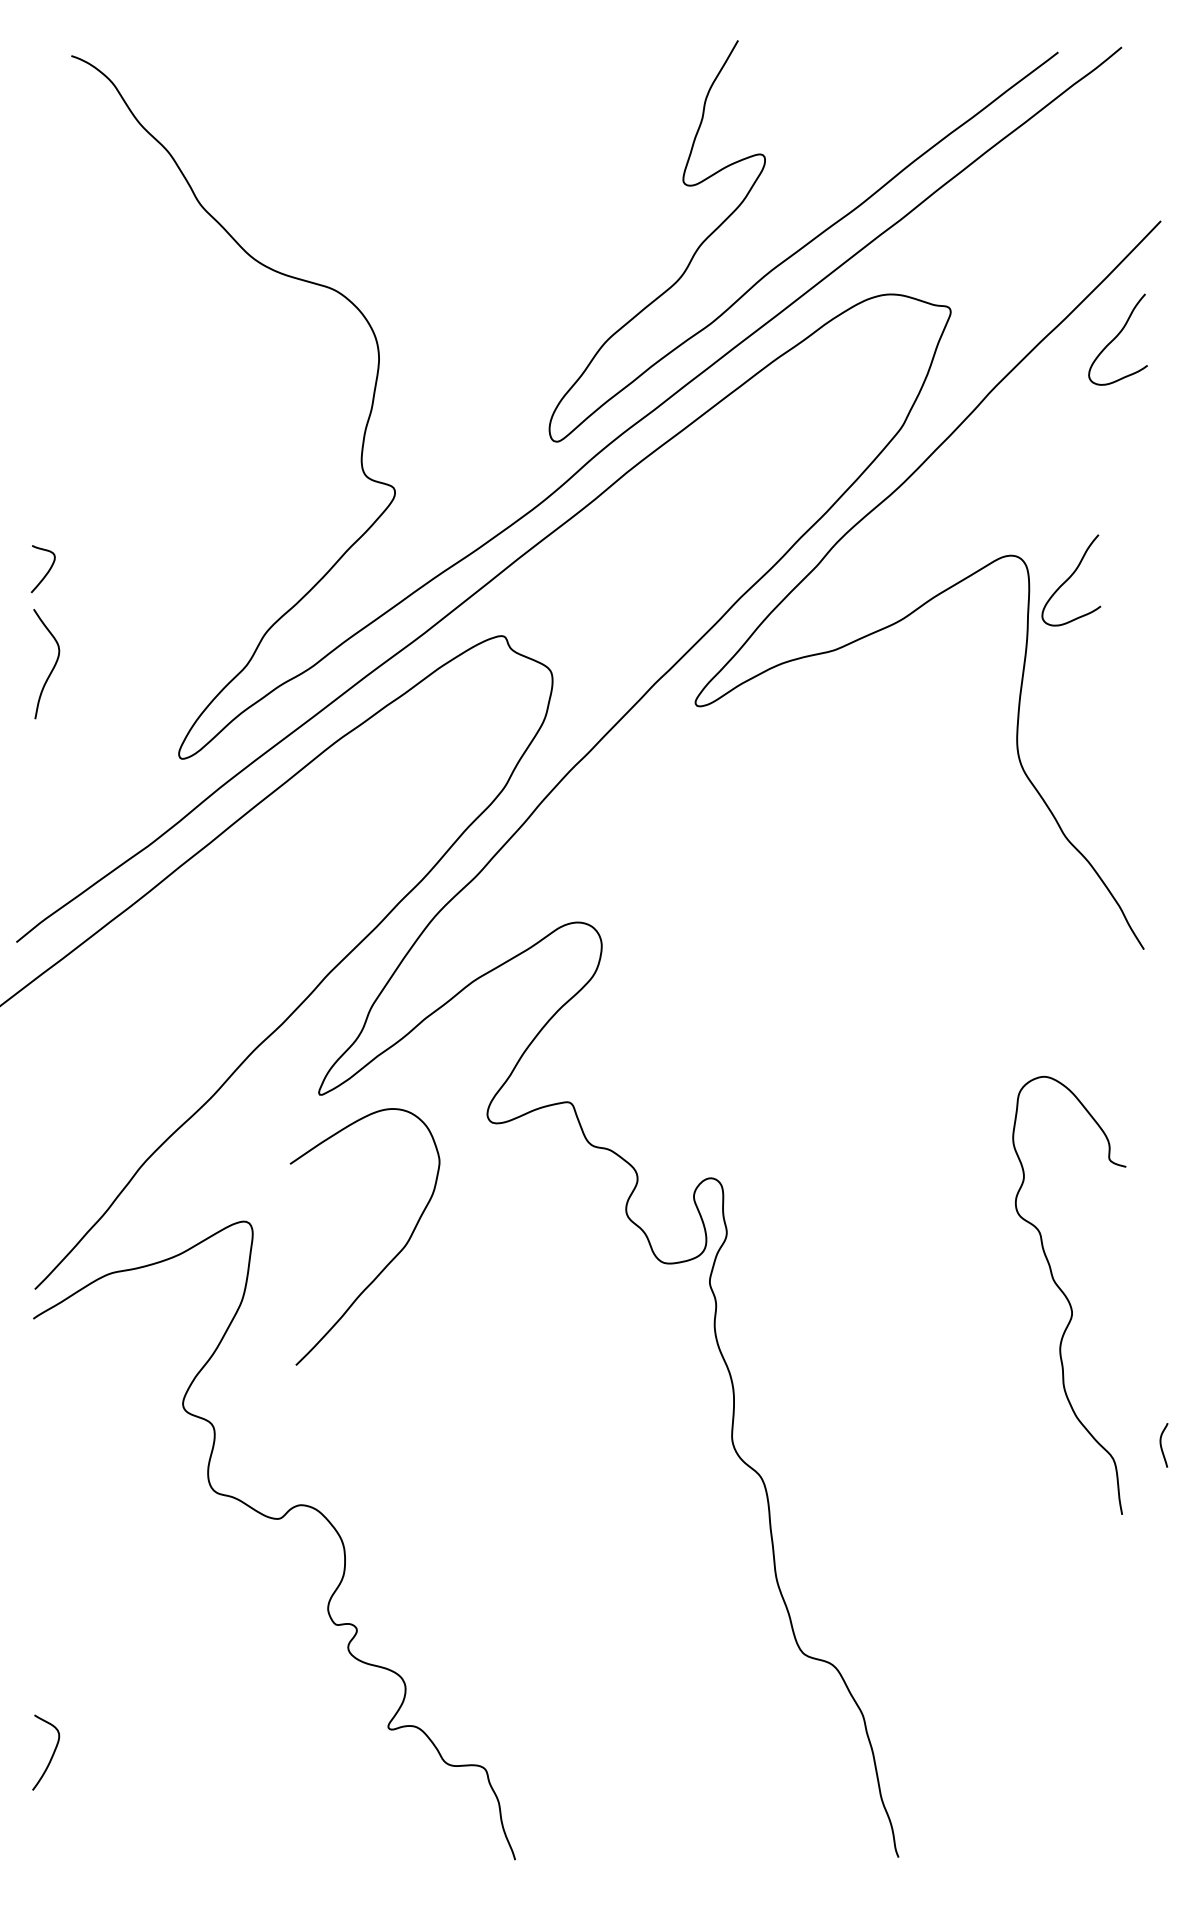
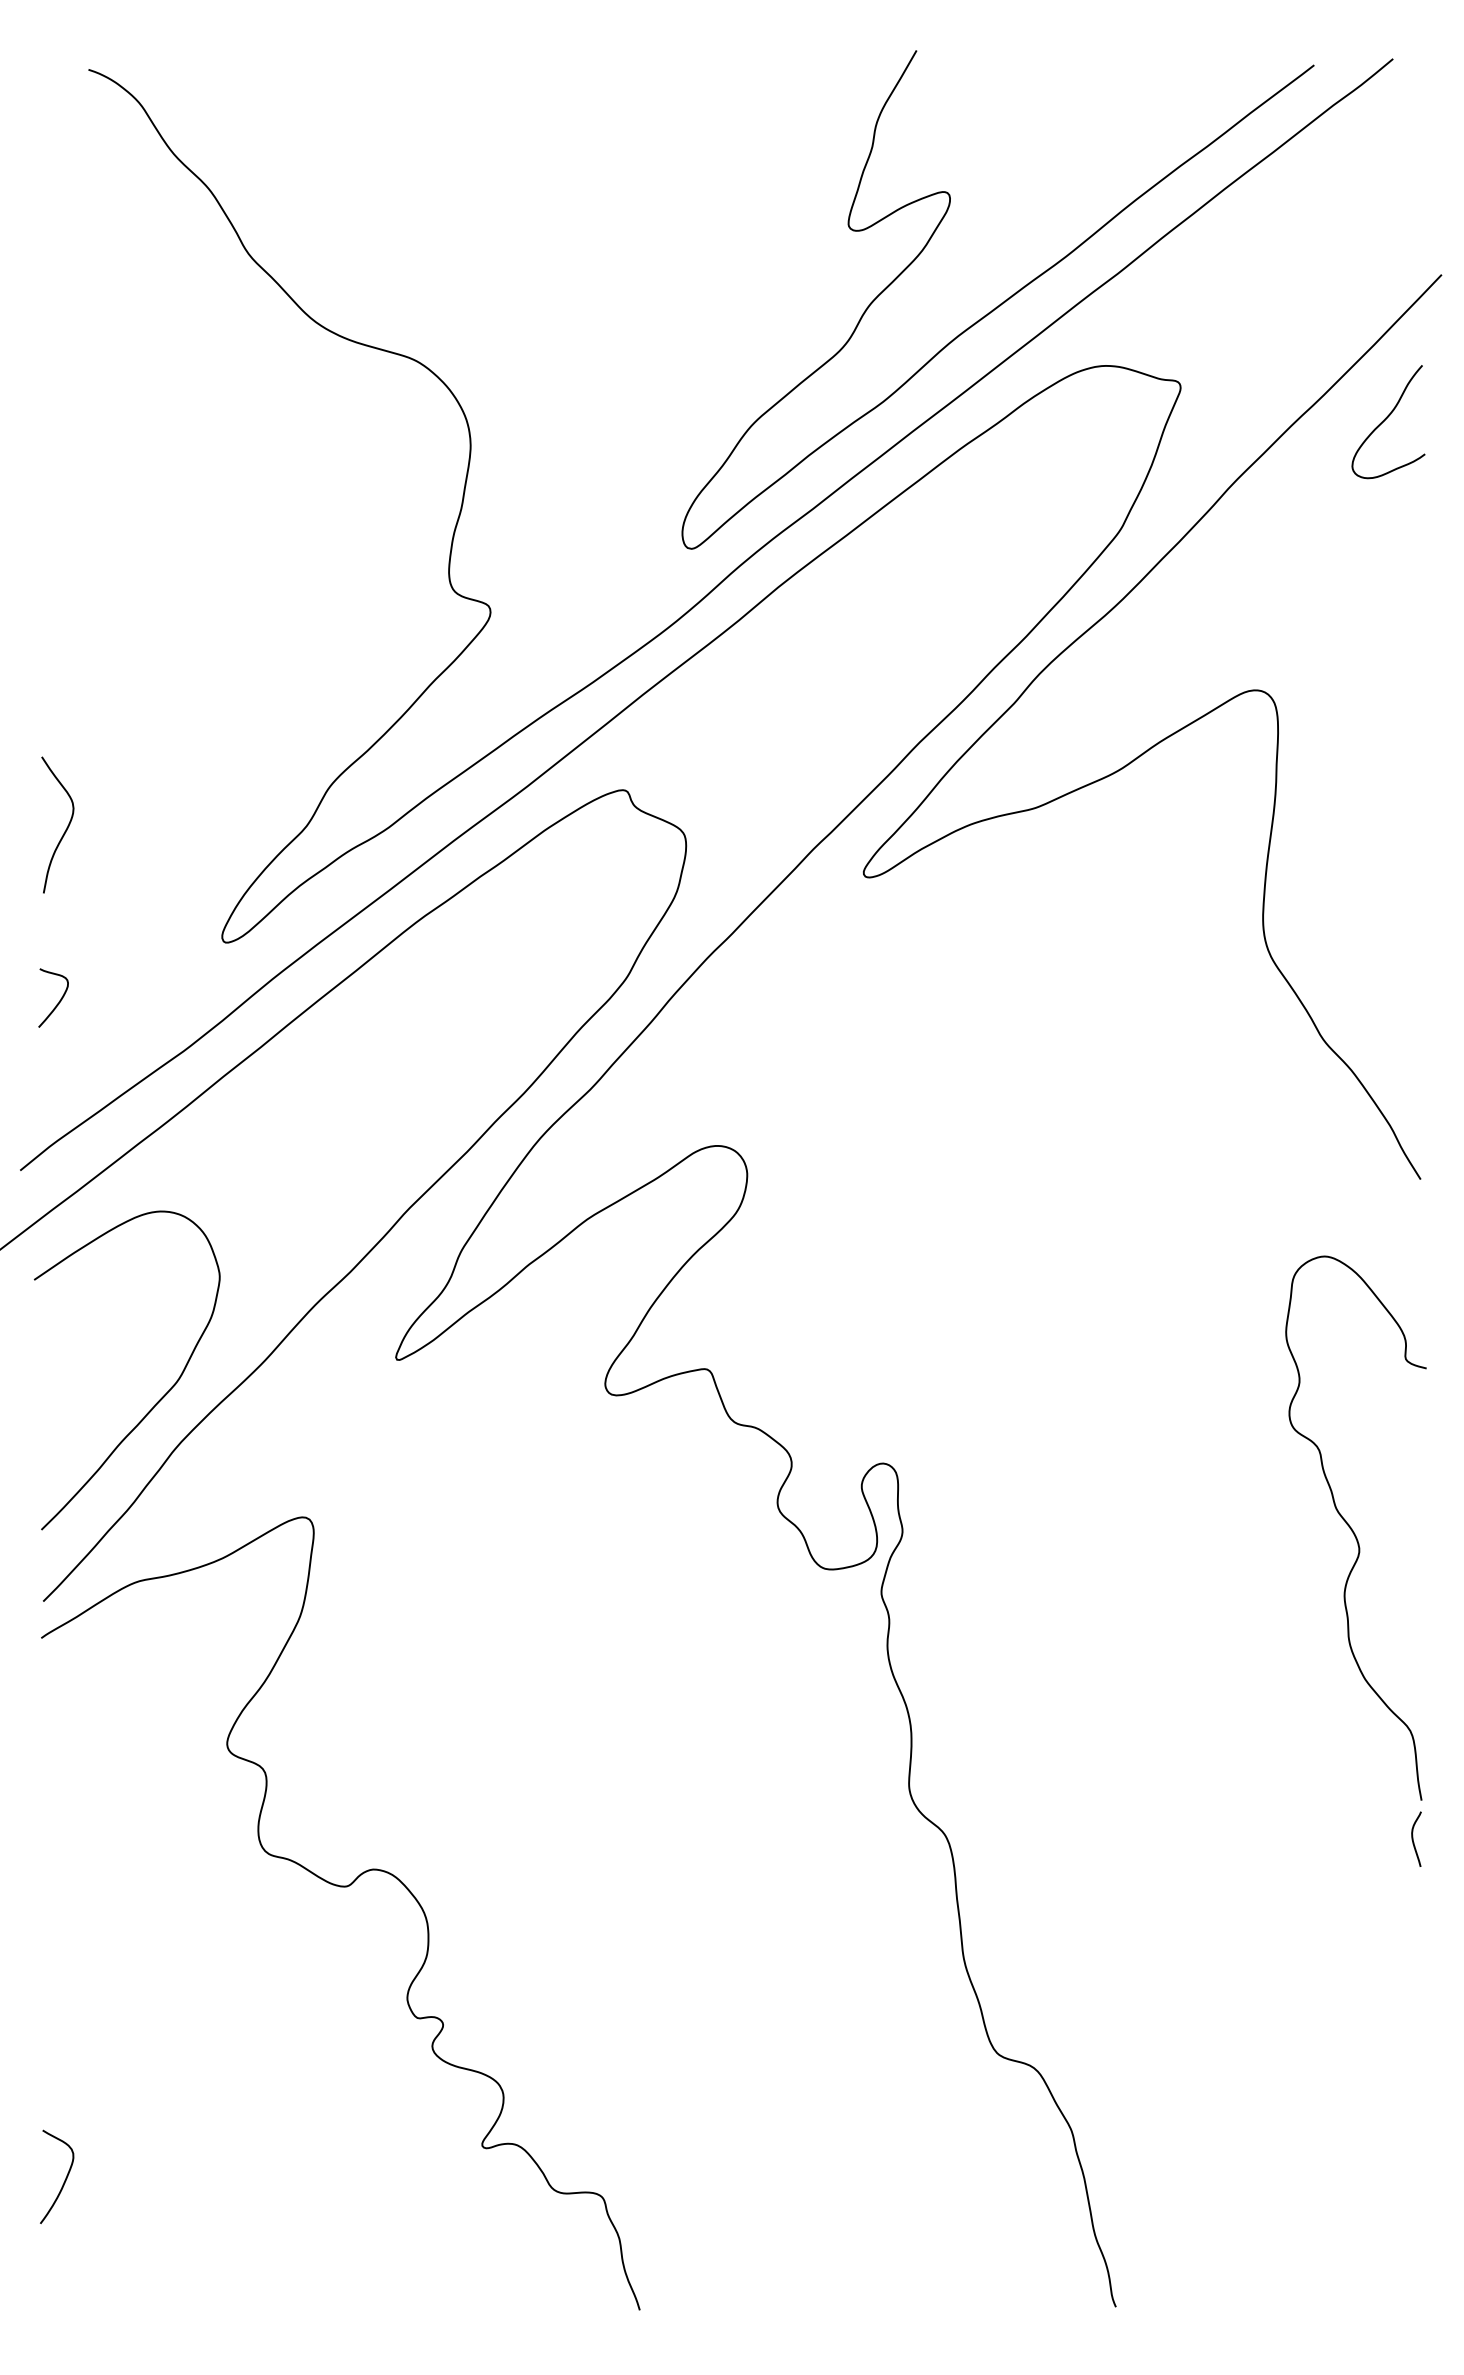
curve: (48, 571) -> (59, 1000), moved
curve: (1069, 578) -> (1328, 718), removed
curve: (389, 1261) -> (157, 1401), moved
curve: (1066, 1295) -> (1352, 1528), moved
curve: (1161, 1444) -> (1413, 1838), moved

